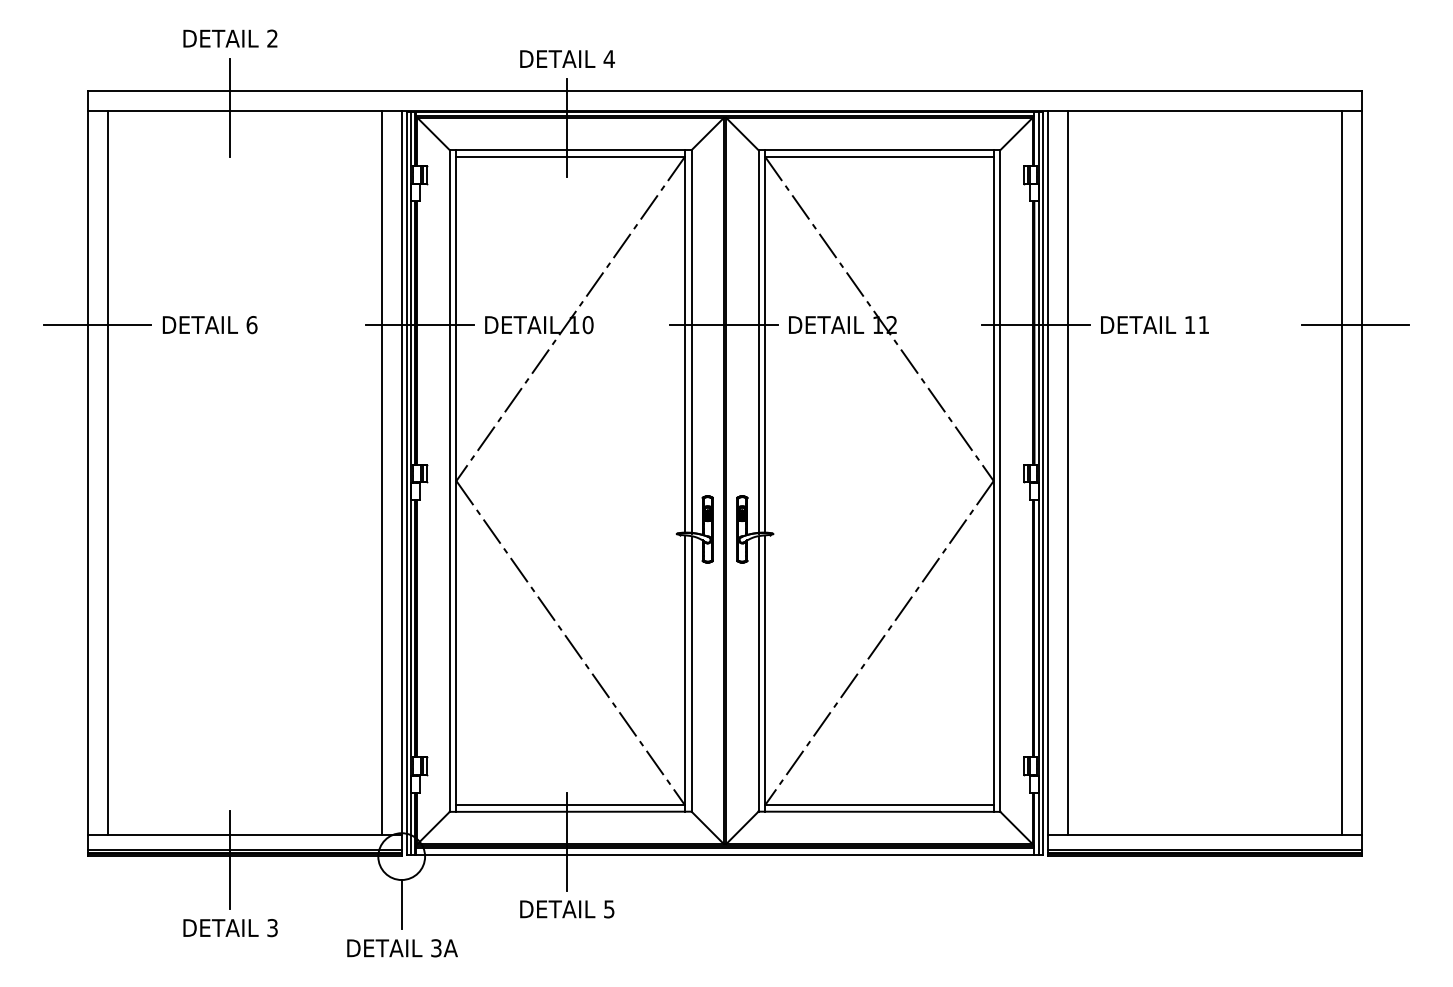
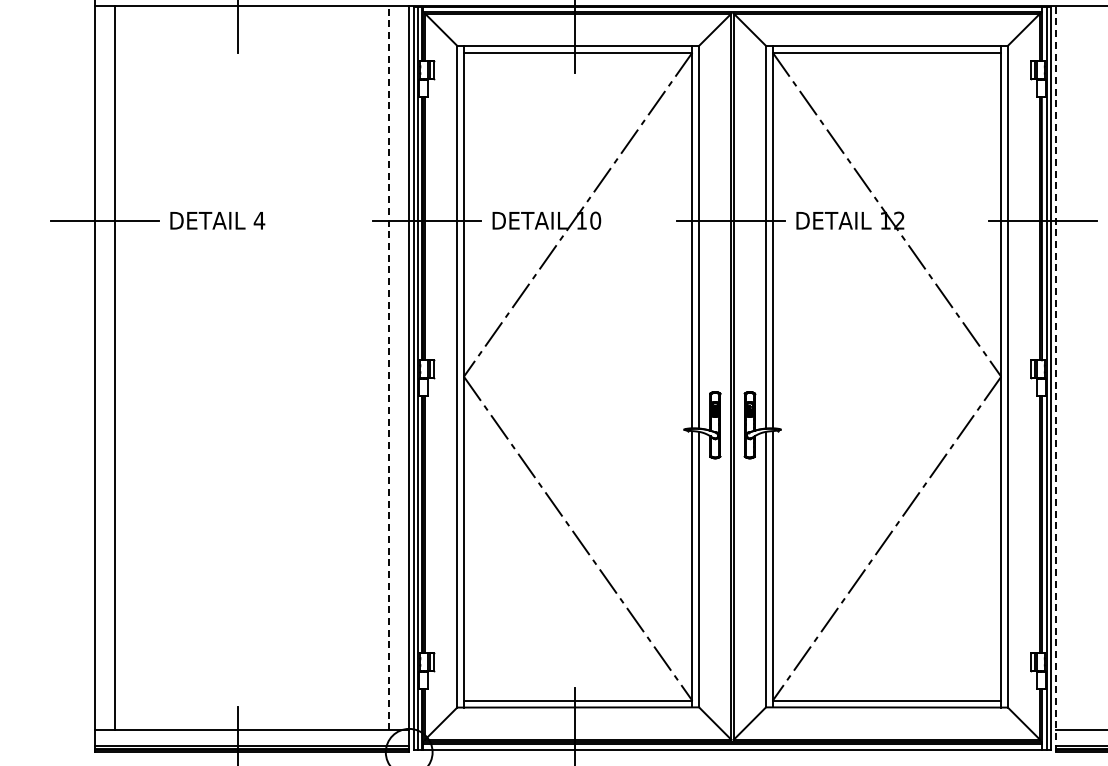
text: (251, 325) -> (259, 221), 6 -> 4
line: (381, 472) -> (389, 368), solid -> dashed
line: (1068, 472) -> (1076, 368), removed
line: (1048, 483) -> (1056, 379), solid -> dashed

